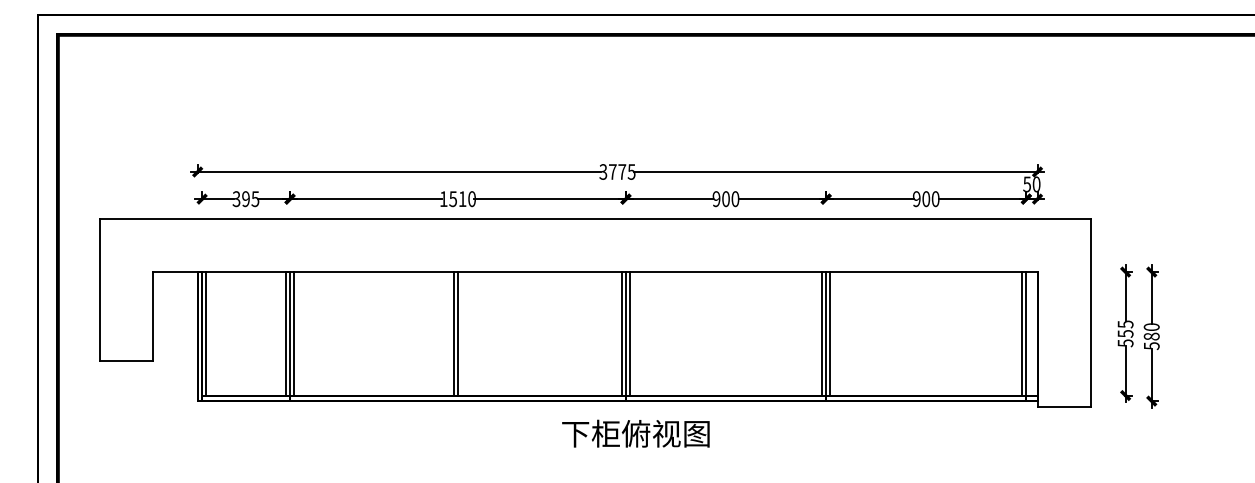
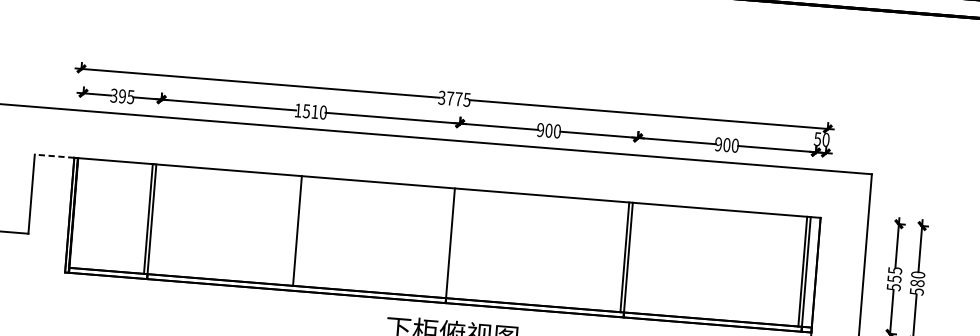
line: (174, 272) -> (53, 156), solid -> dashed
line: (206, 333) -> (77, 213), removed
line: (294, 333) -> (155, 219), removed
line: (457, 333) -> (300, 230), removed
line: (621, 333) -> (446, 242), removed
line: (629, 333) -> (453, 243), removed
line: (830, 333) -> (632, 257), removed

